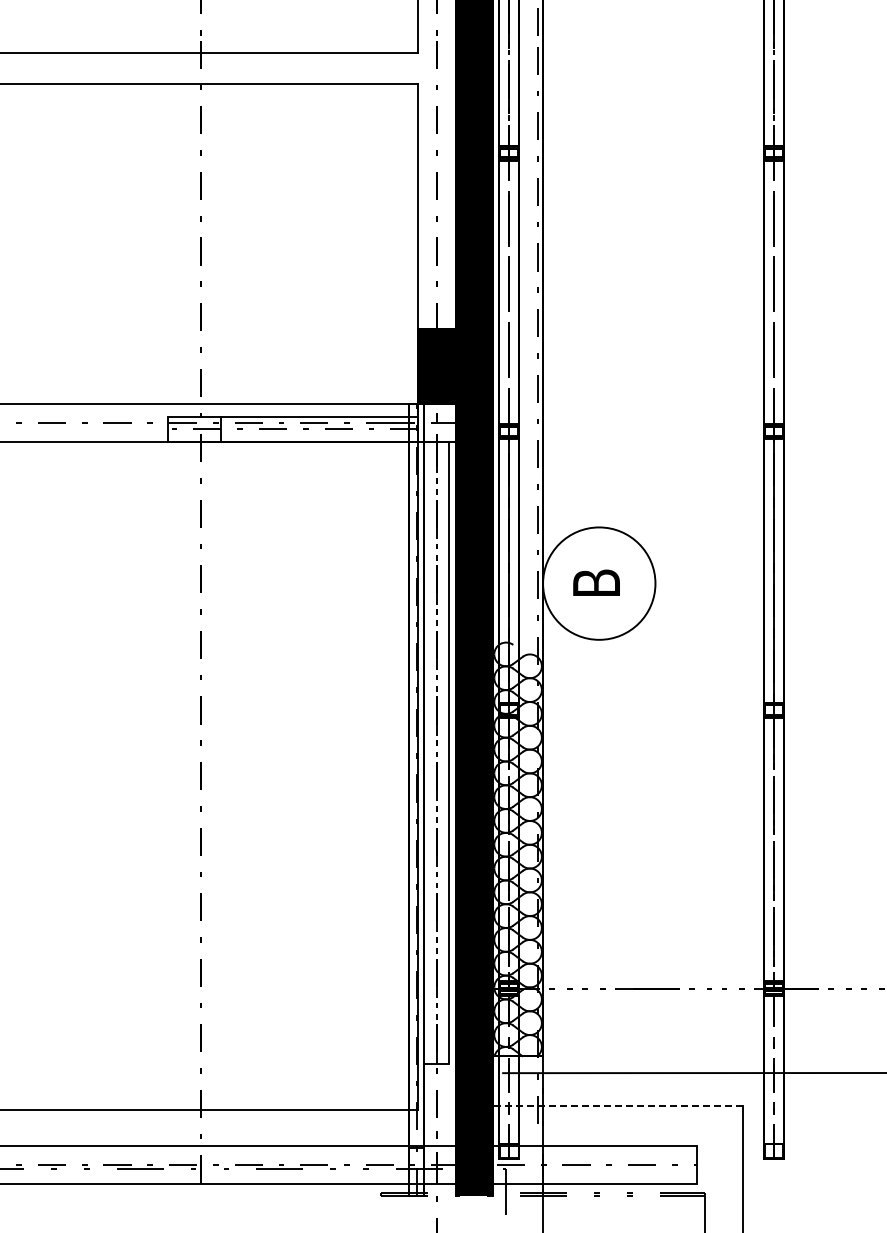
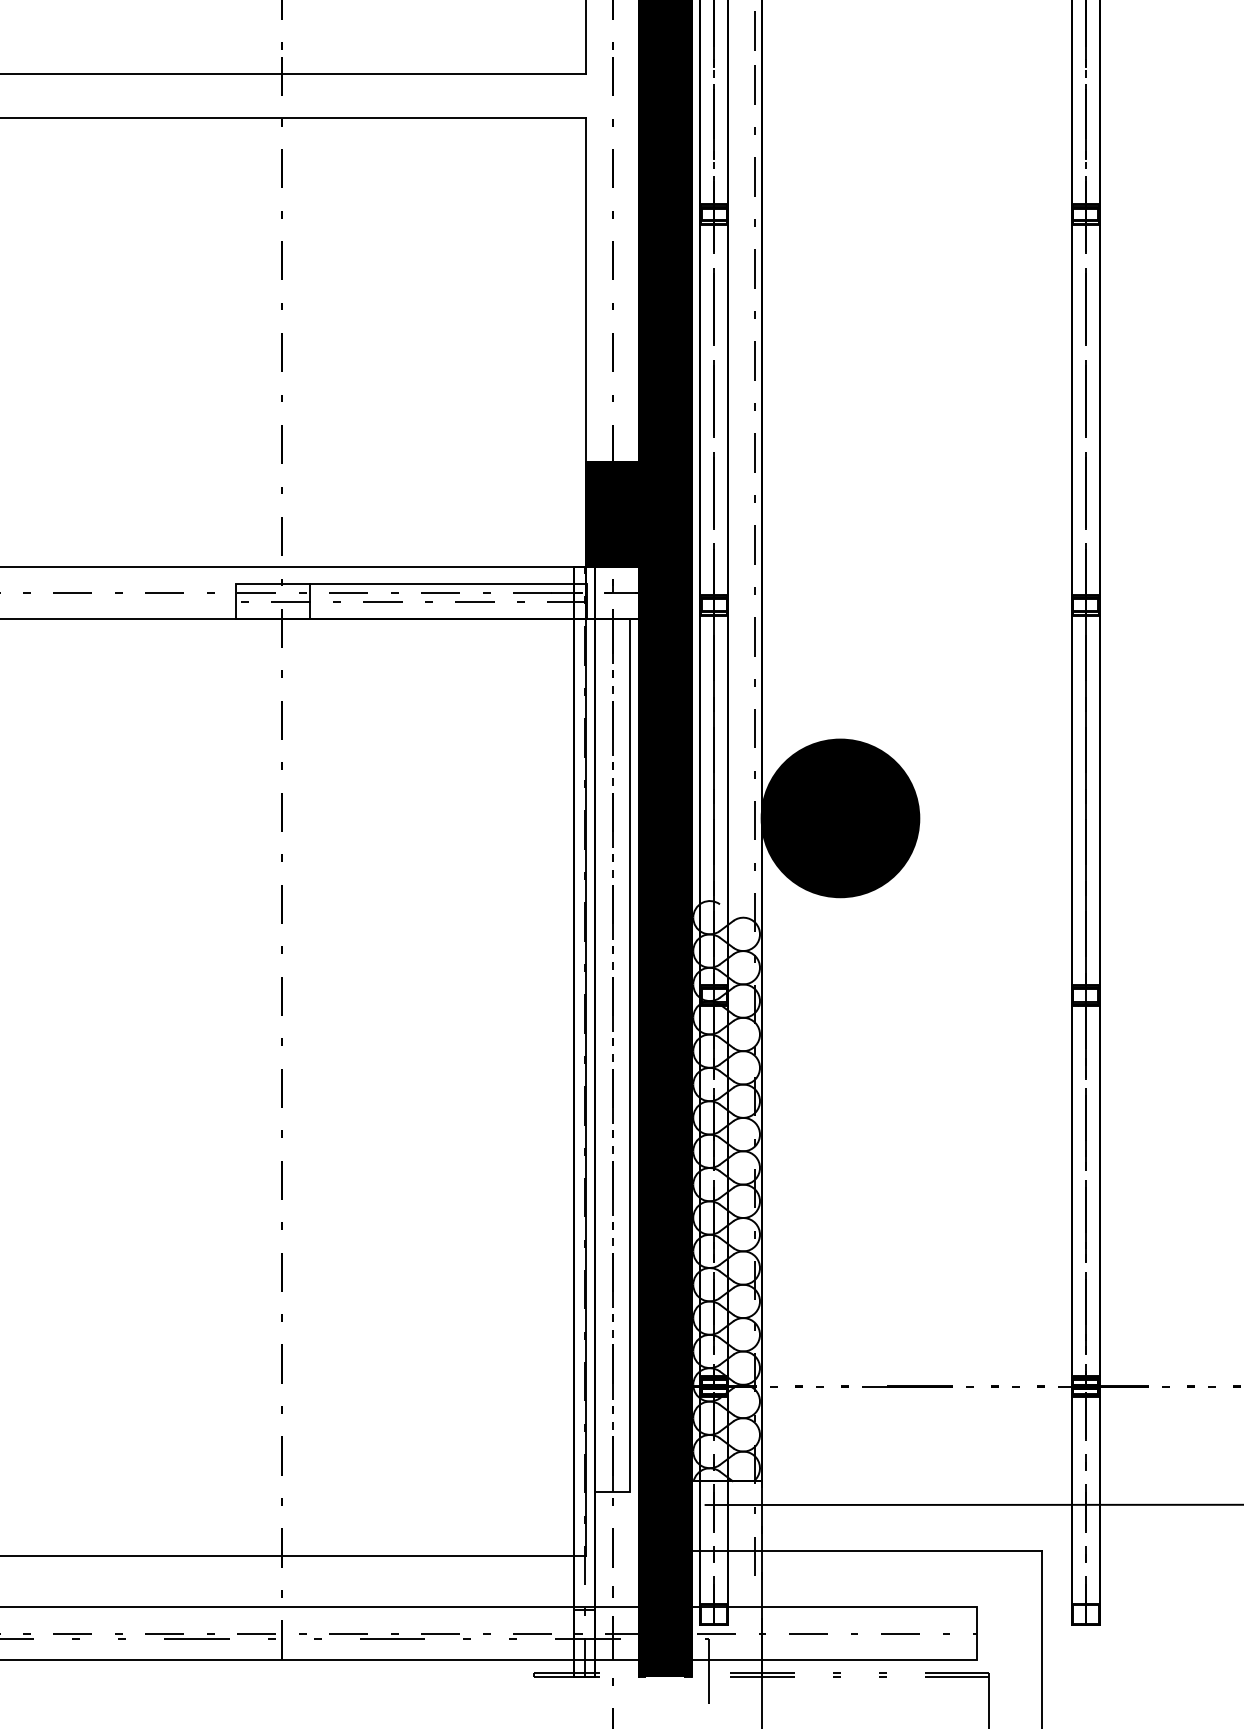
fill: (599, 583) -> (840, 818), added
line: (618, 1106) -> (867, 1551), dashed -> solid

